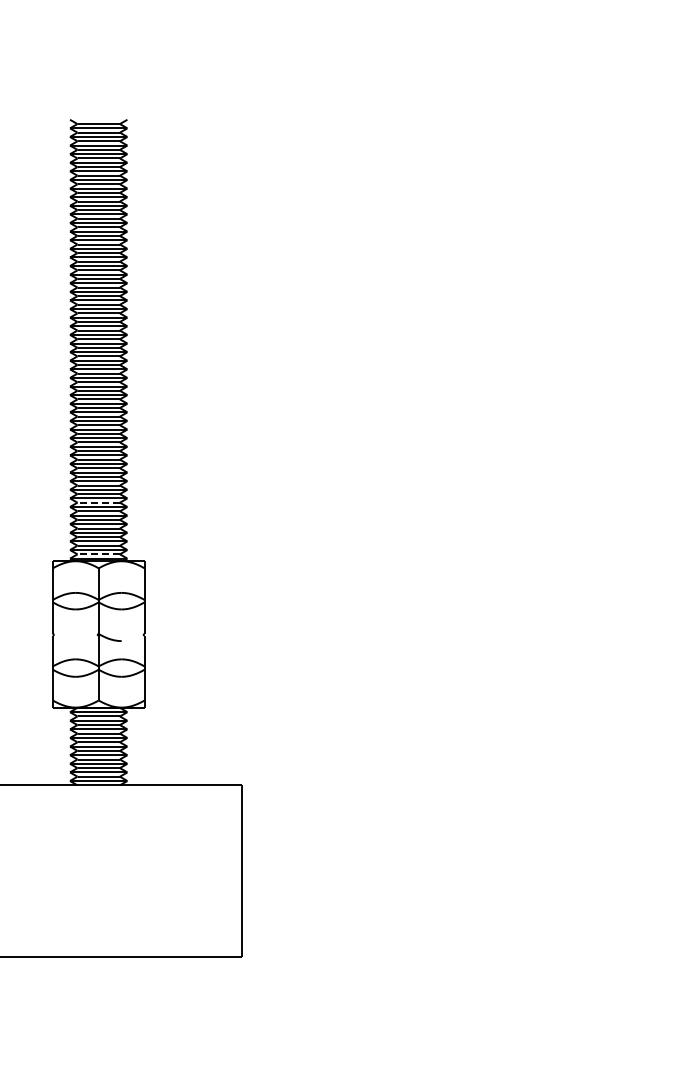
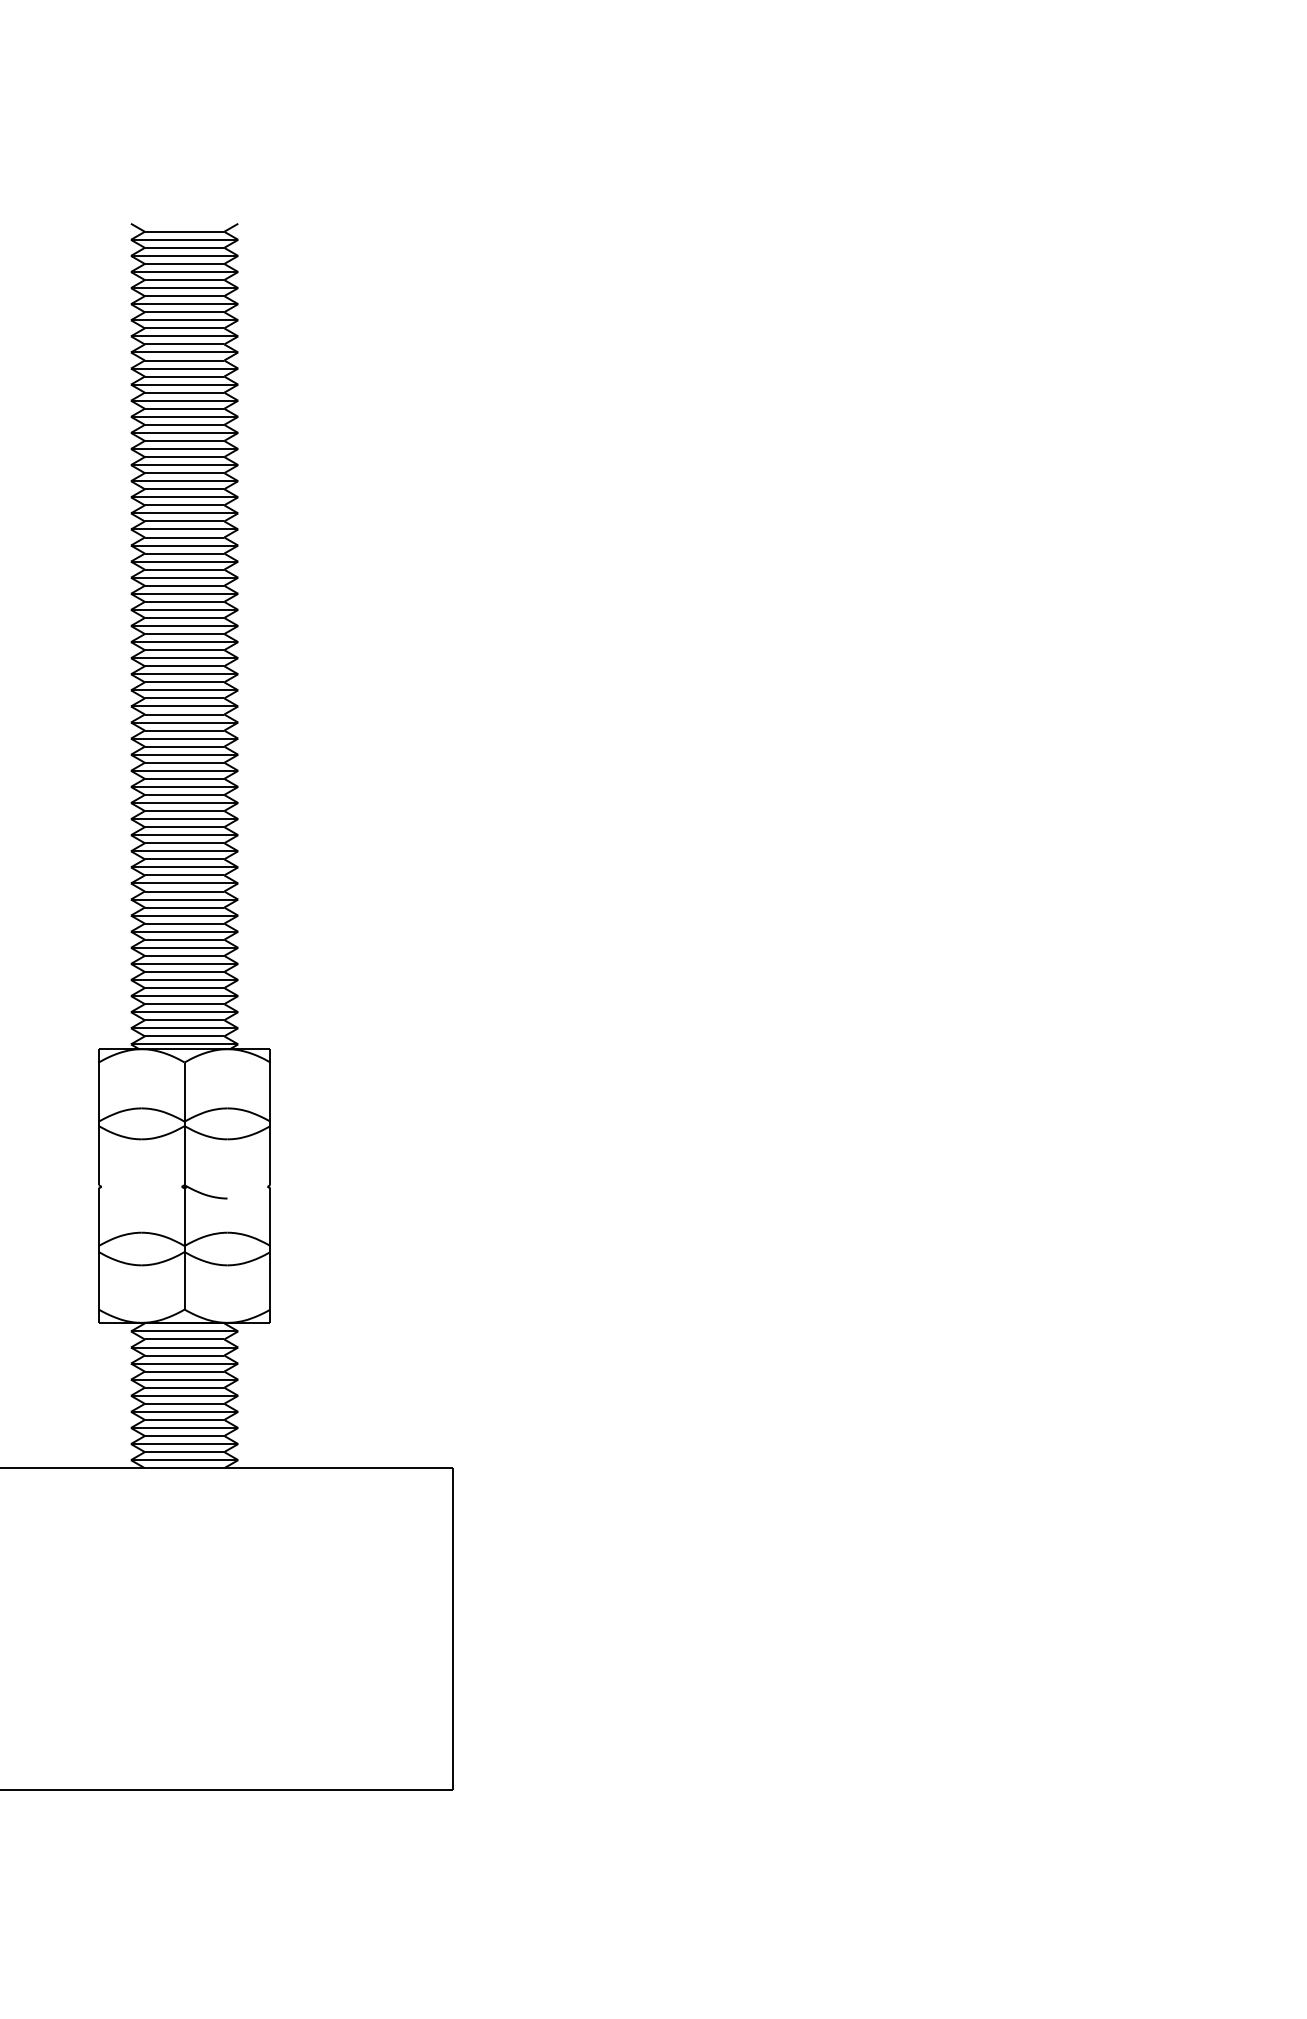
line: (98, 502) -> (184, 939), dashed -> solid
line: (98, 554) -> (184, 1036), dashed -> solid

